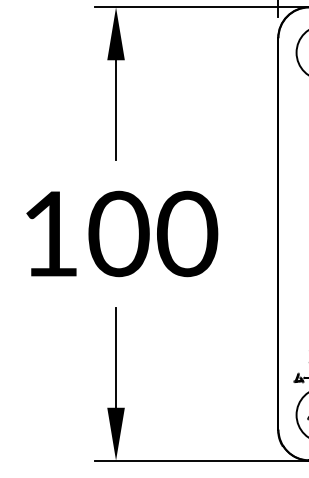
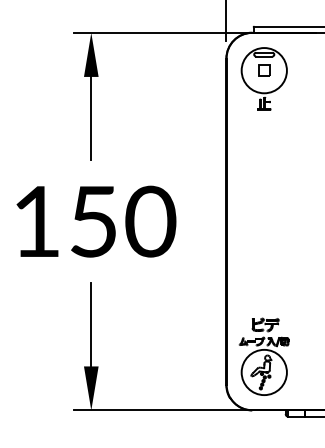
text: (118, 233) -> (93, 221), 100 -> 150

